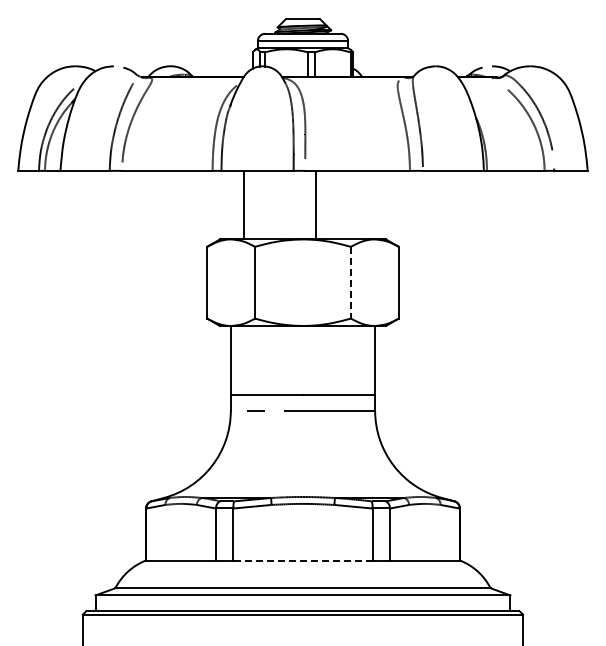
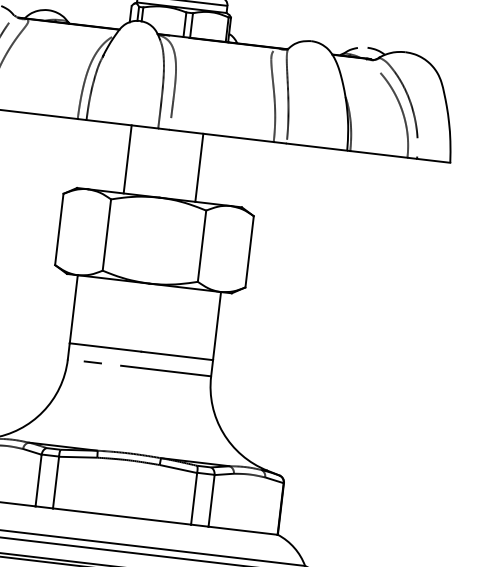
line: (243, 204) -> (127, 158), moved
line: (316, 204) -> (199, 167), moved
line: (350, 282) -> (201, 245), dashed -> solid
line: (302, 560) -> (121, 516), dashed -> solid

